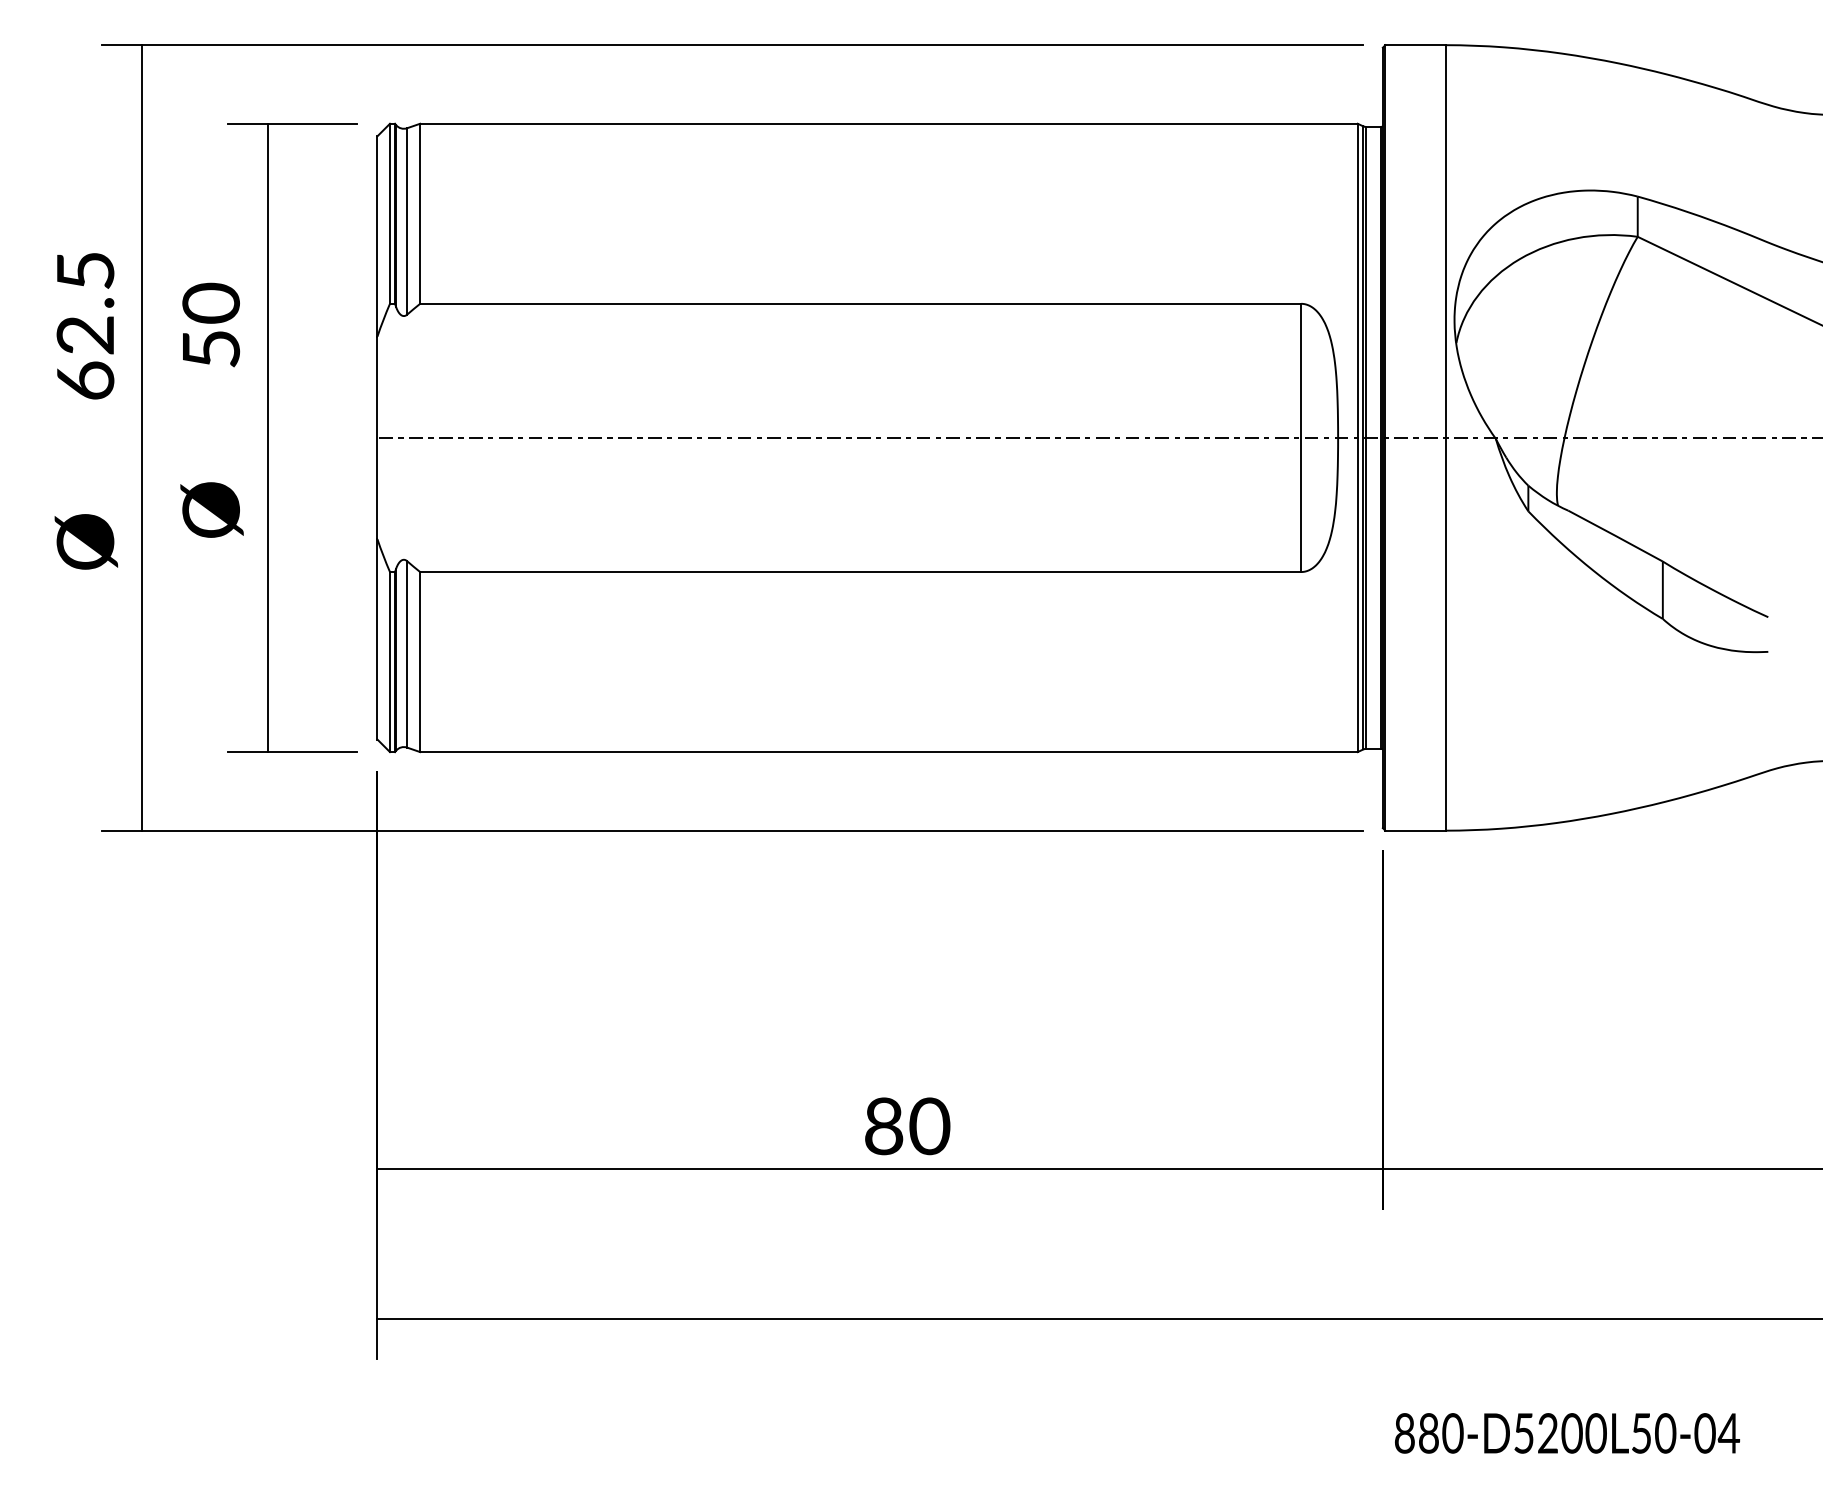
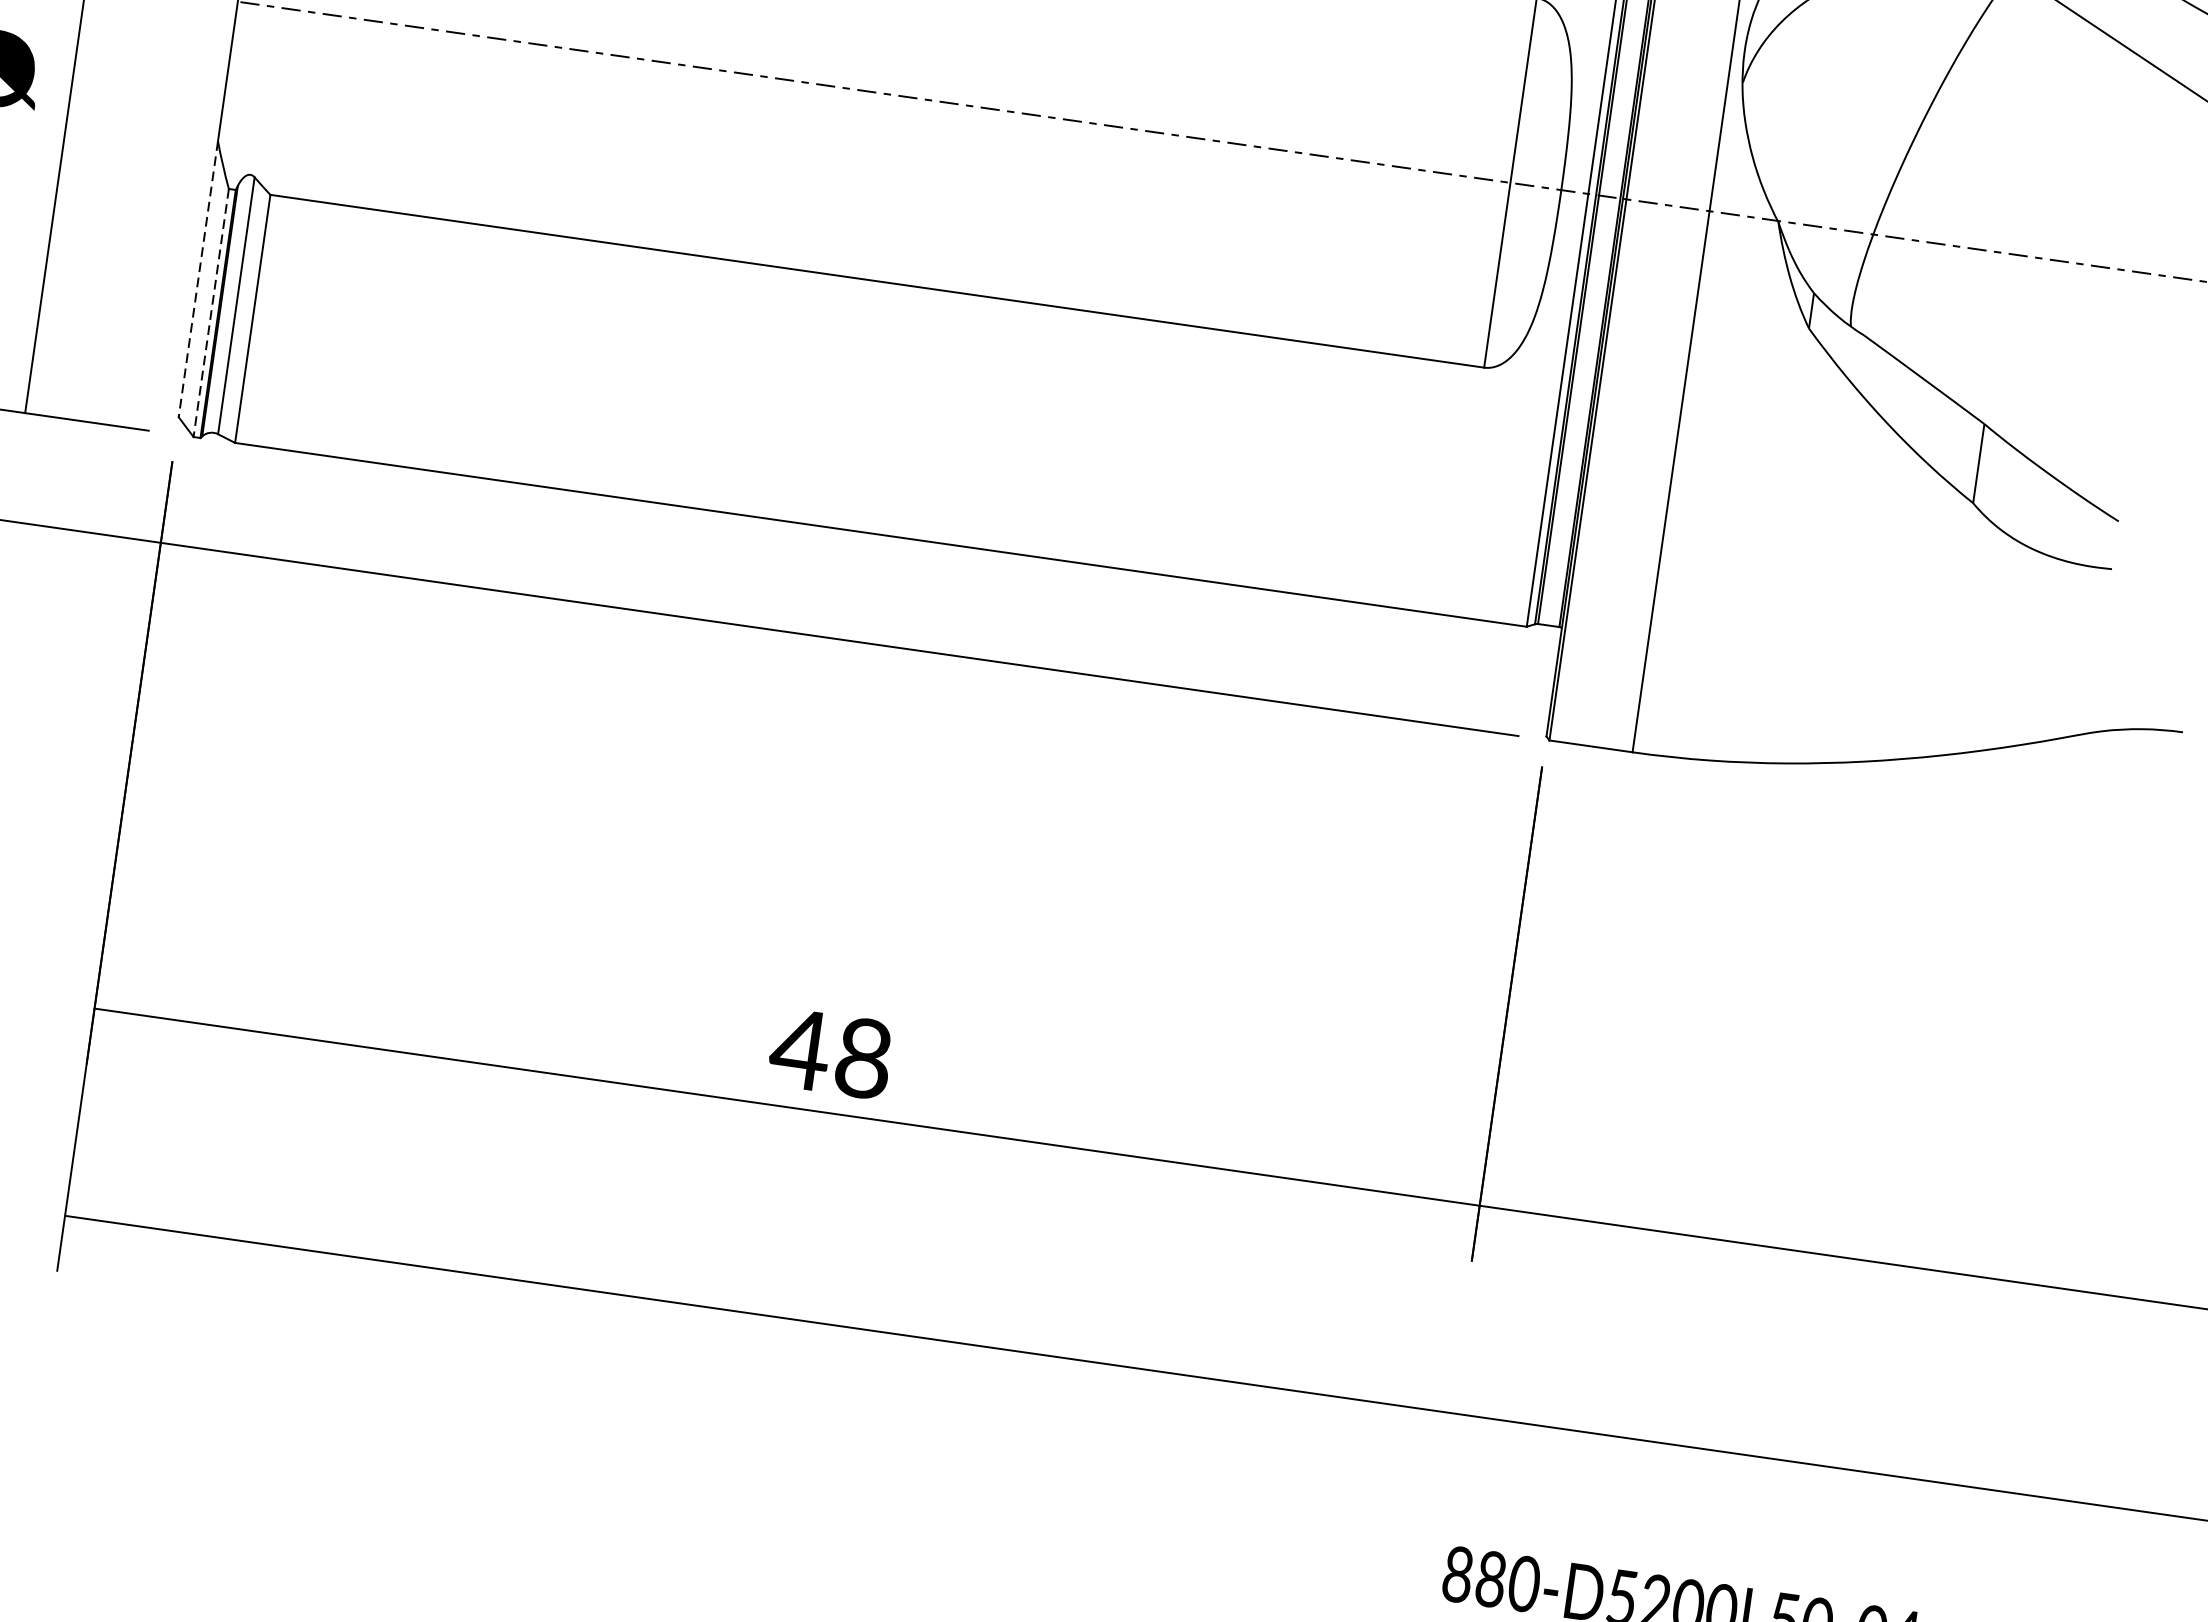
line: (377, 639) -> (198, 279), solid -> dashed
line: (389, 662) -> (210, 313), solid -> dashed
text: (906, 1126) -> (831, 1054), 80 -> 48

